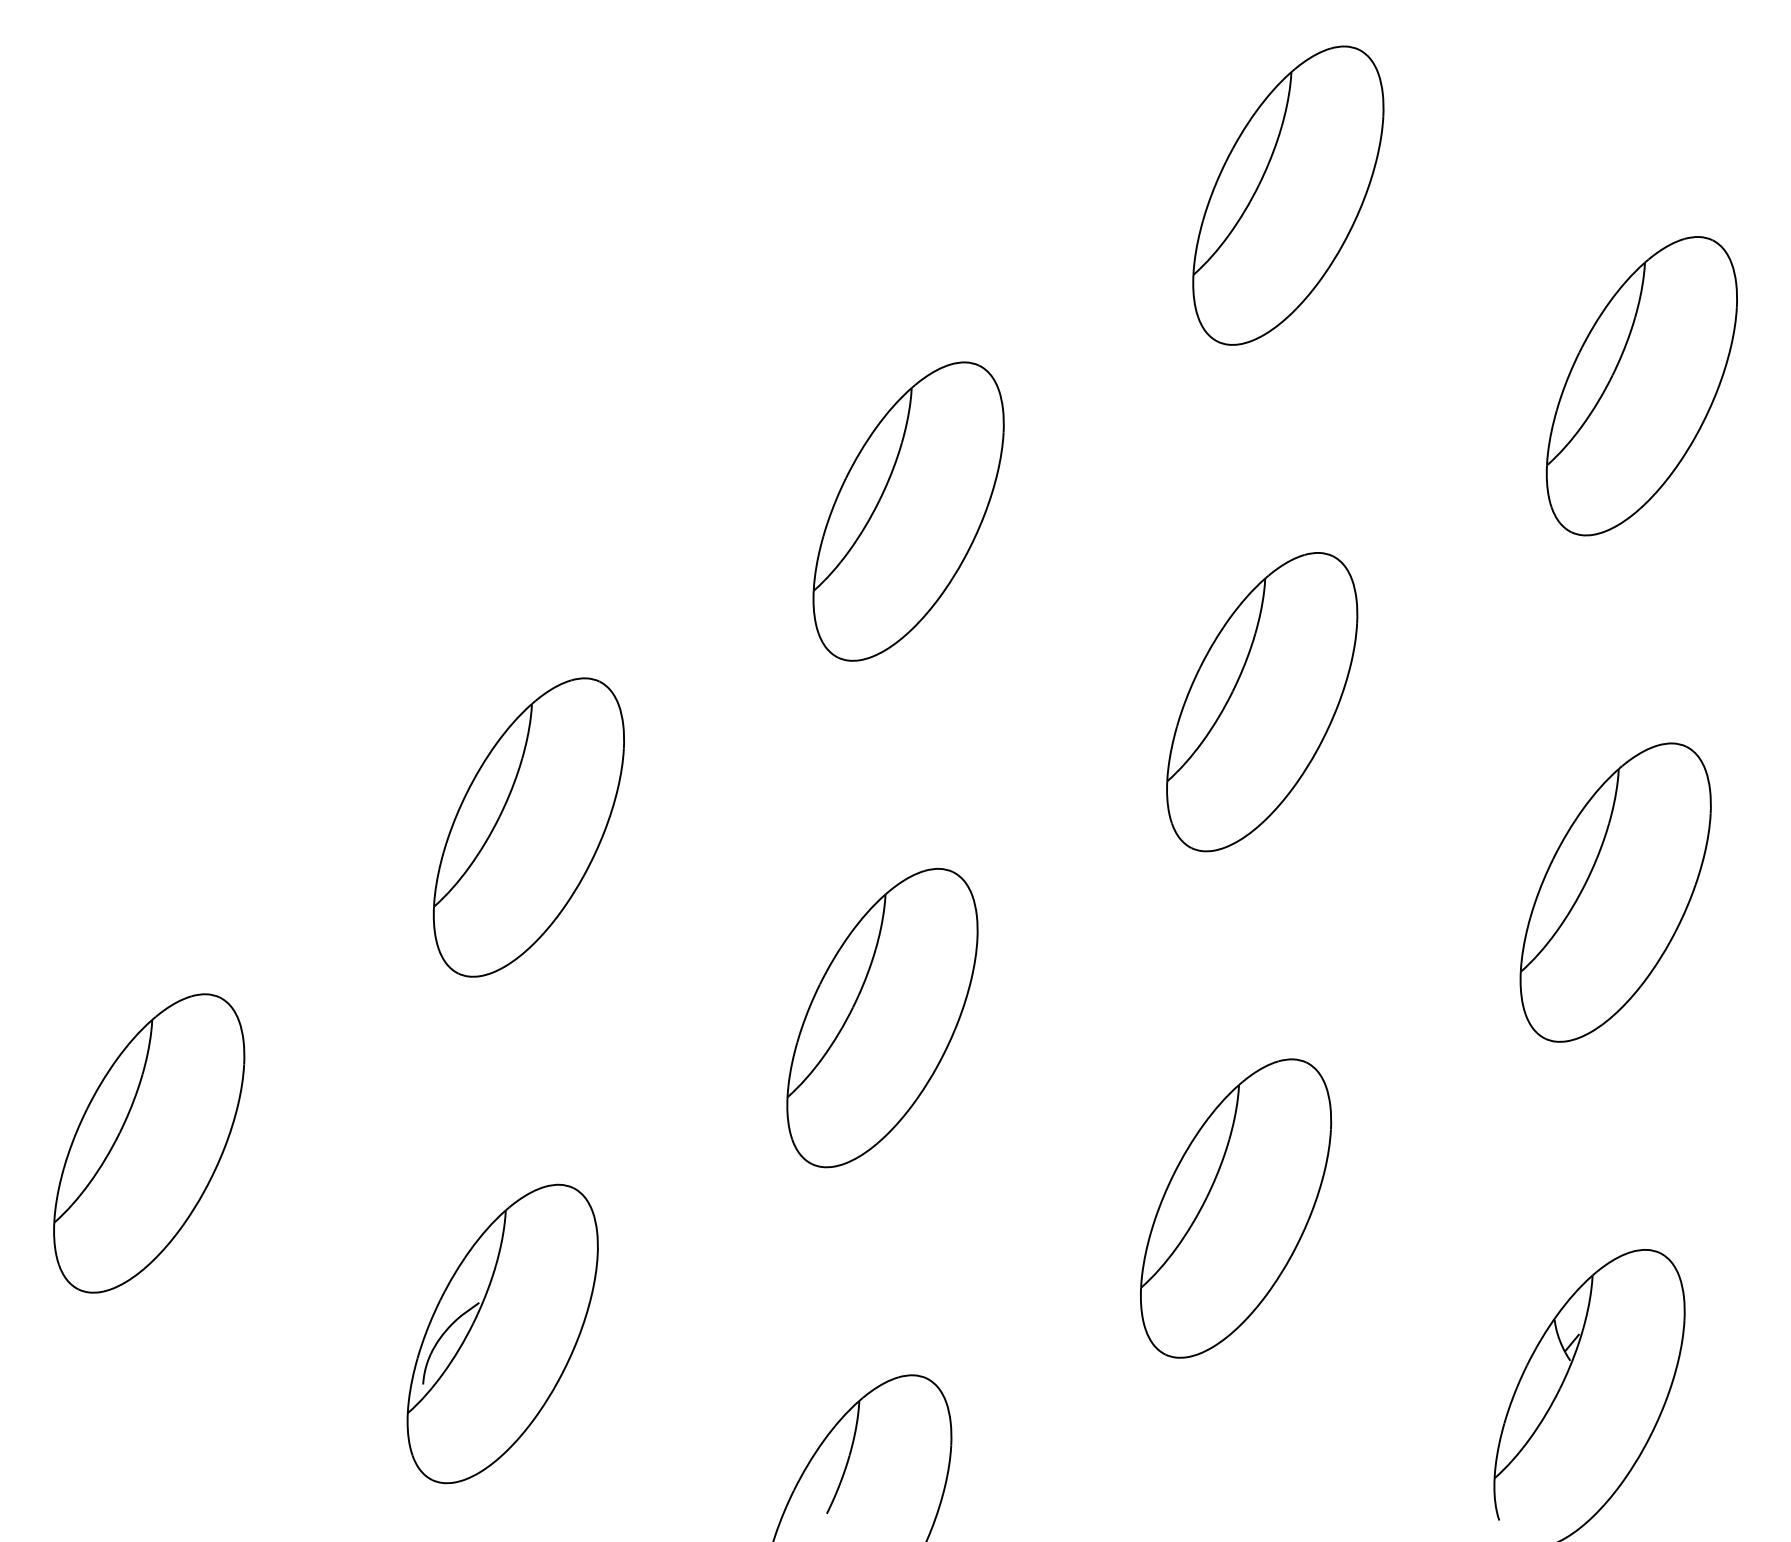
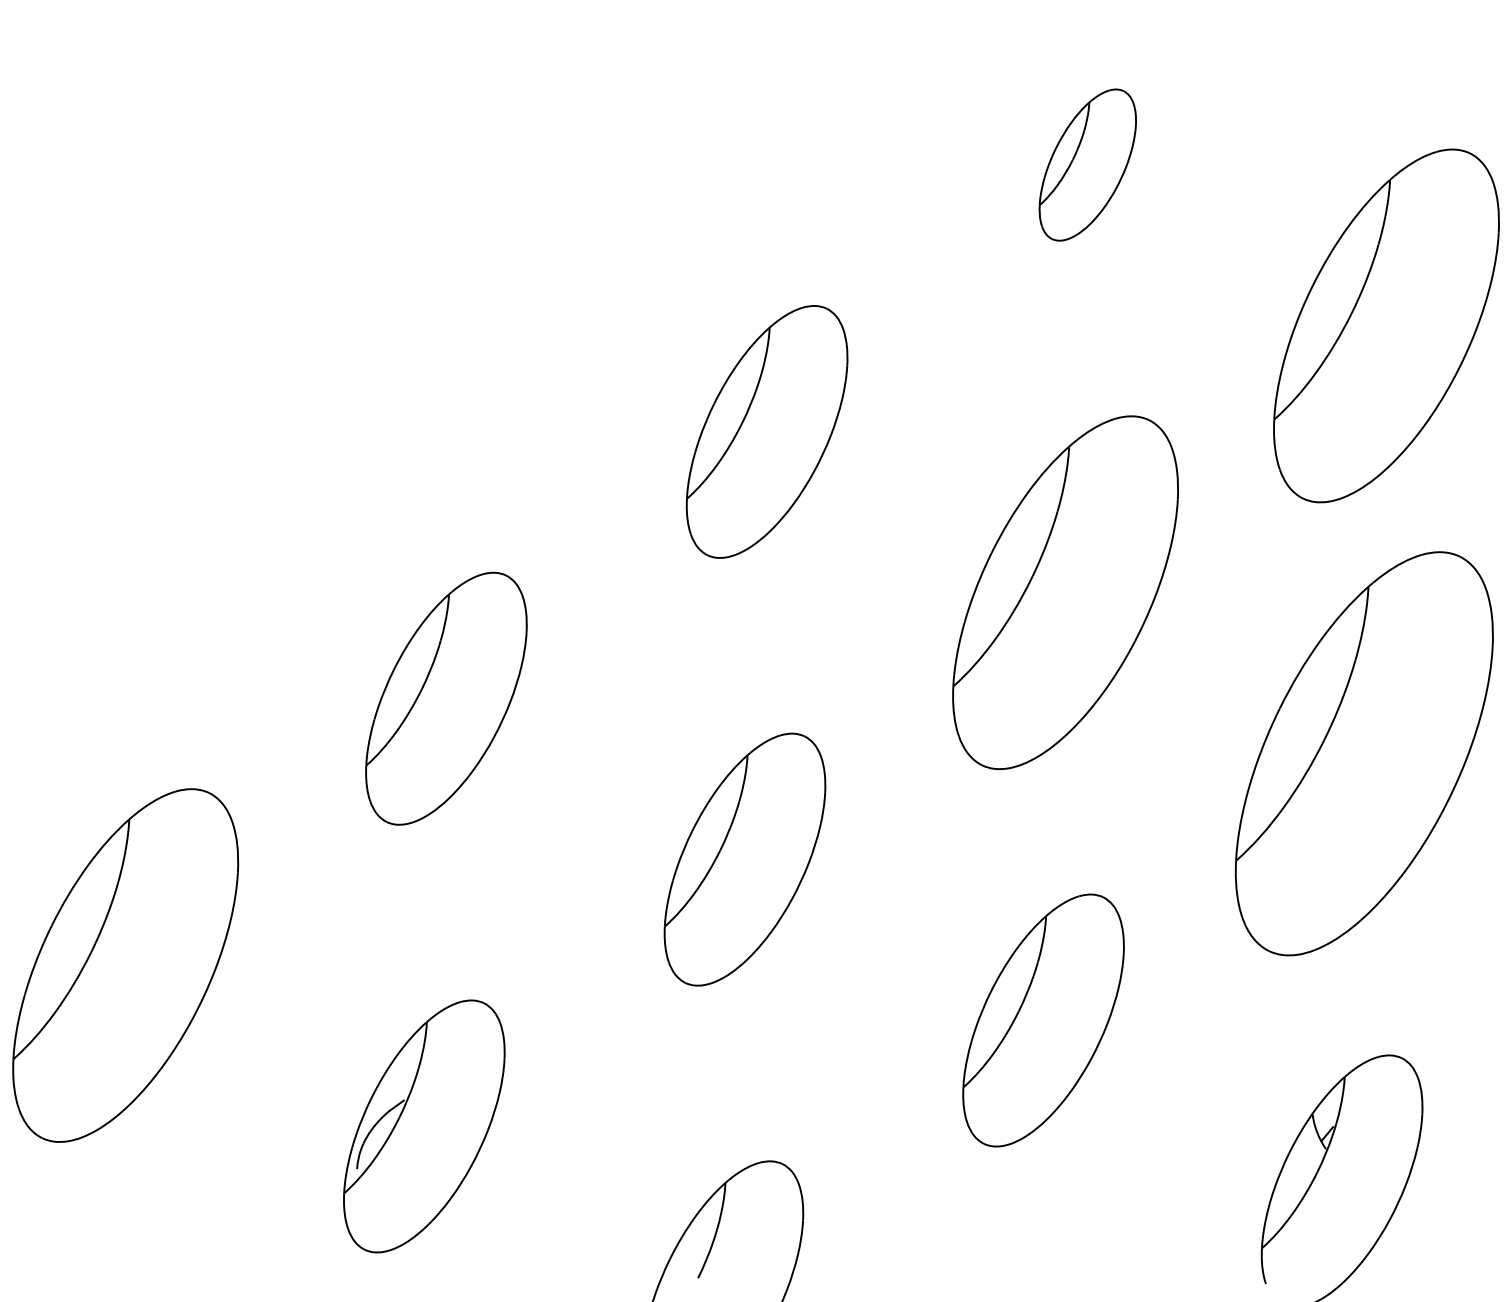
part: (1288, 195) -> (1087, 164), size x0.6
part: (1641, 386) -> (1385, 326), size x1.4
part: (1262, 702) -> (1065, 593), size x1.4
part: (1615, 892) -> (1364, 753), size x1.6
part: (149, 1143) -> (126, 965), size x1.4

